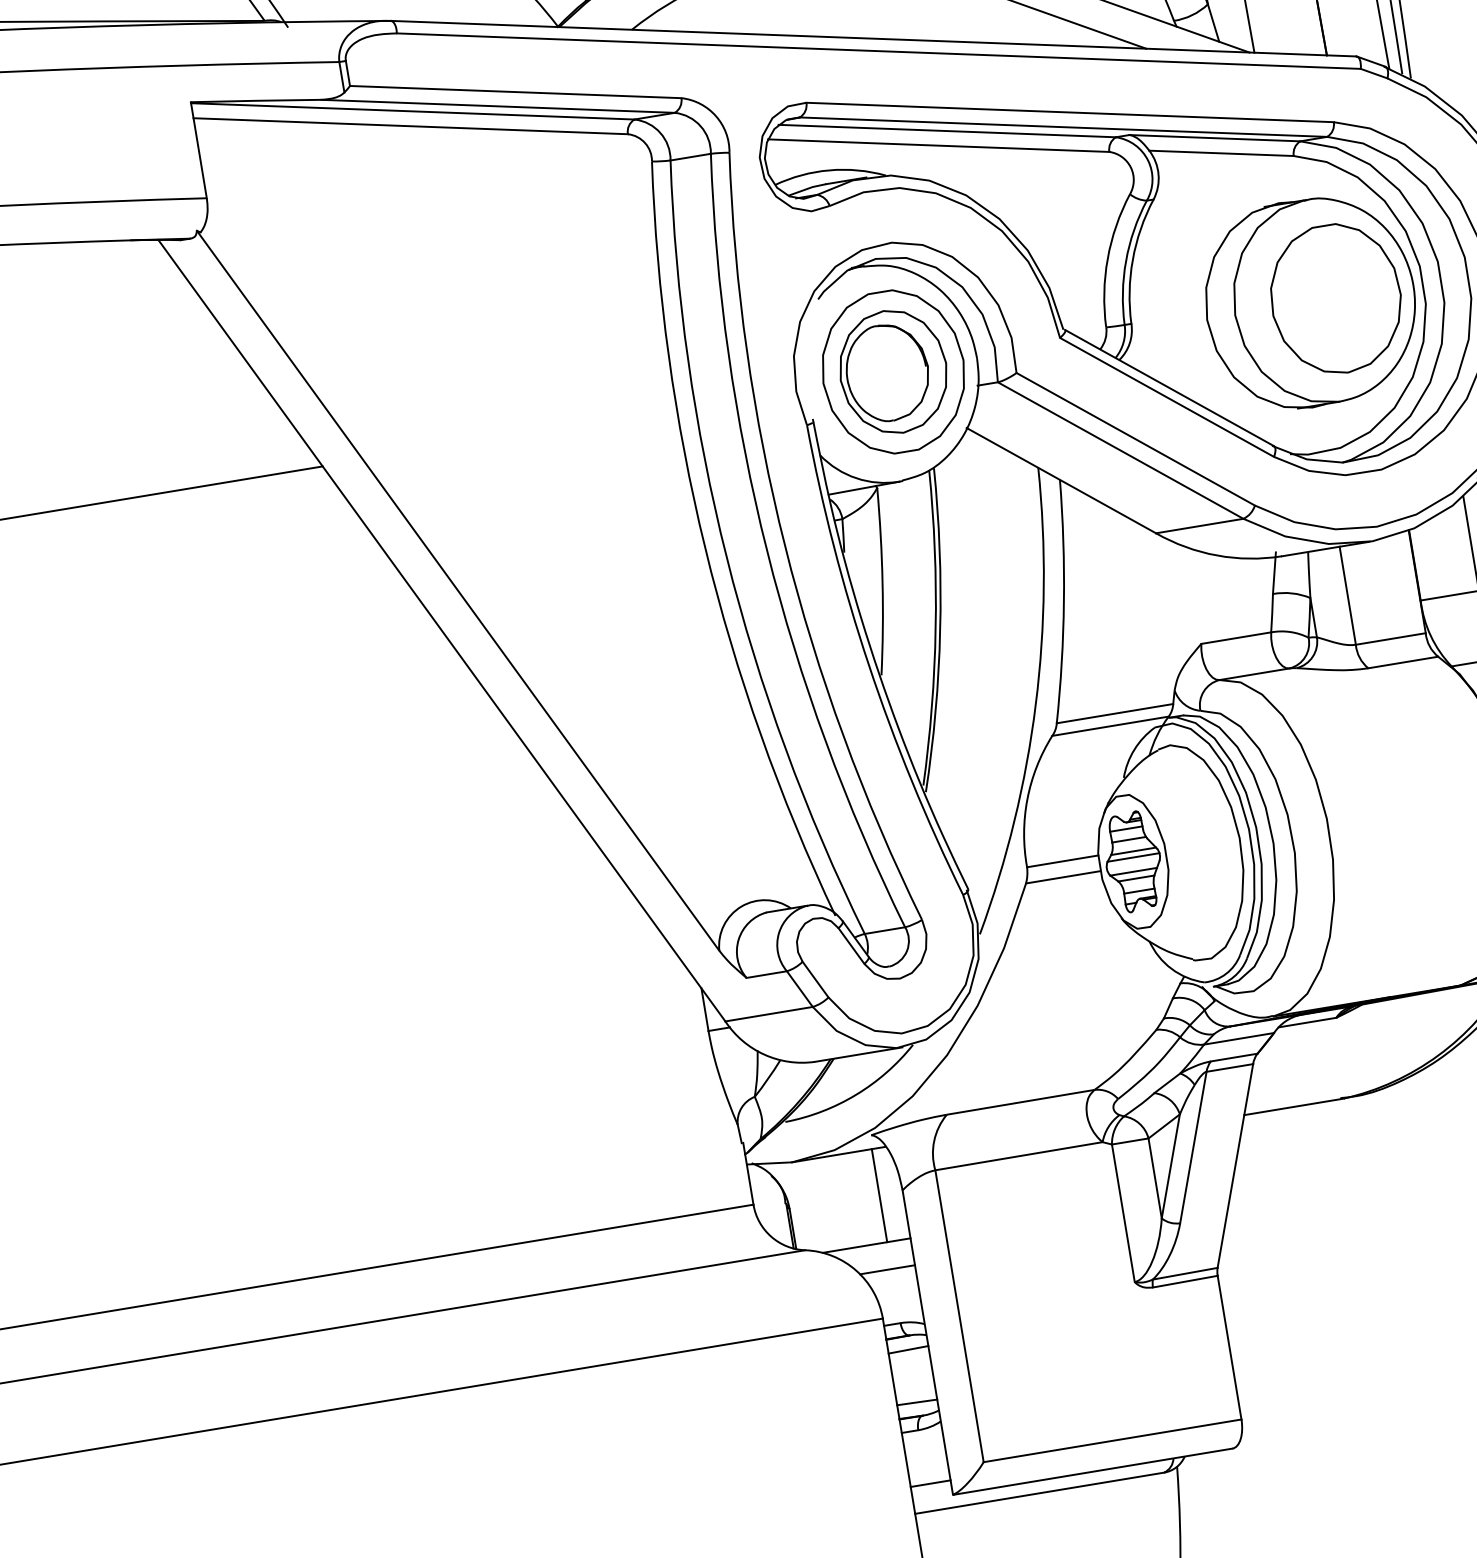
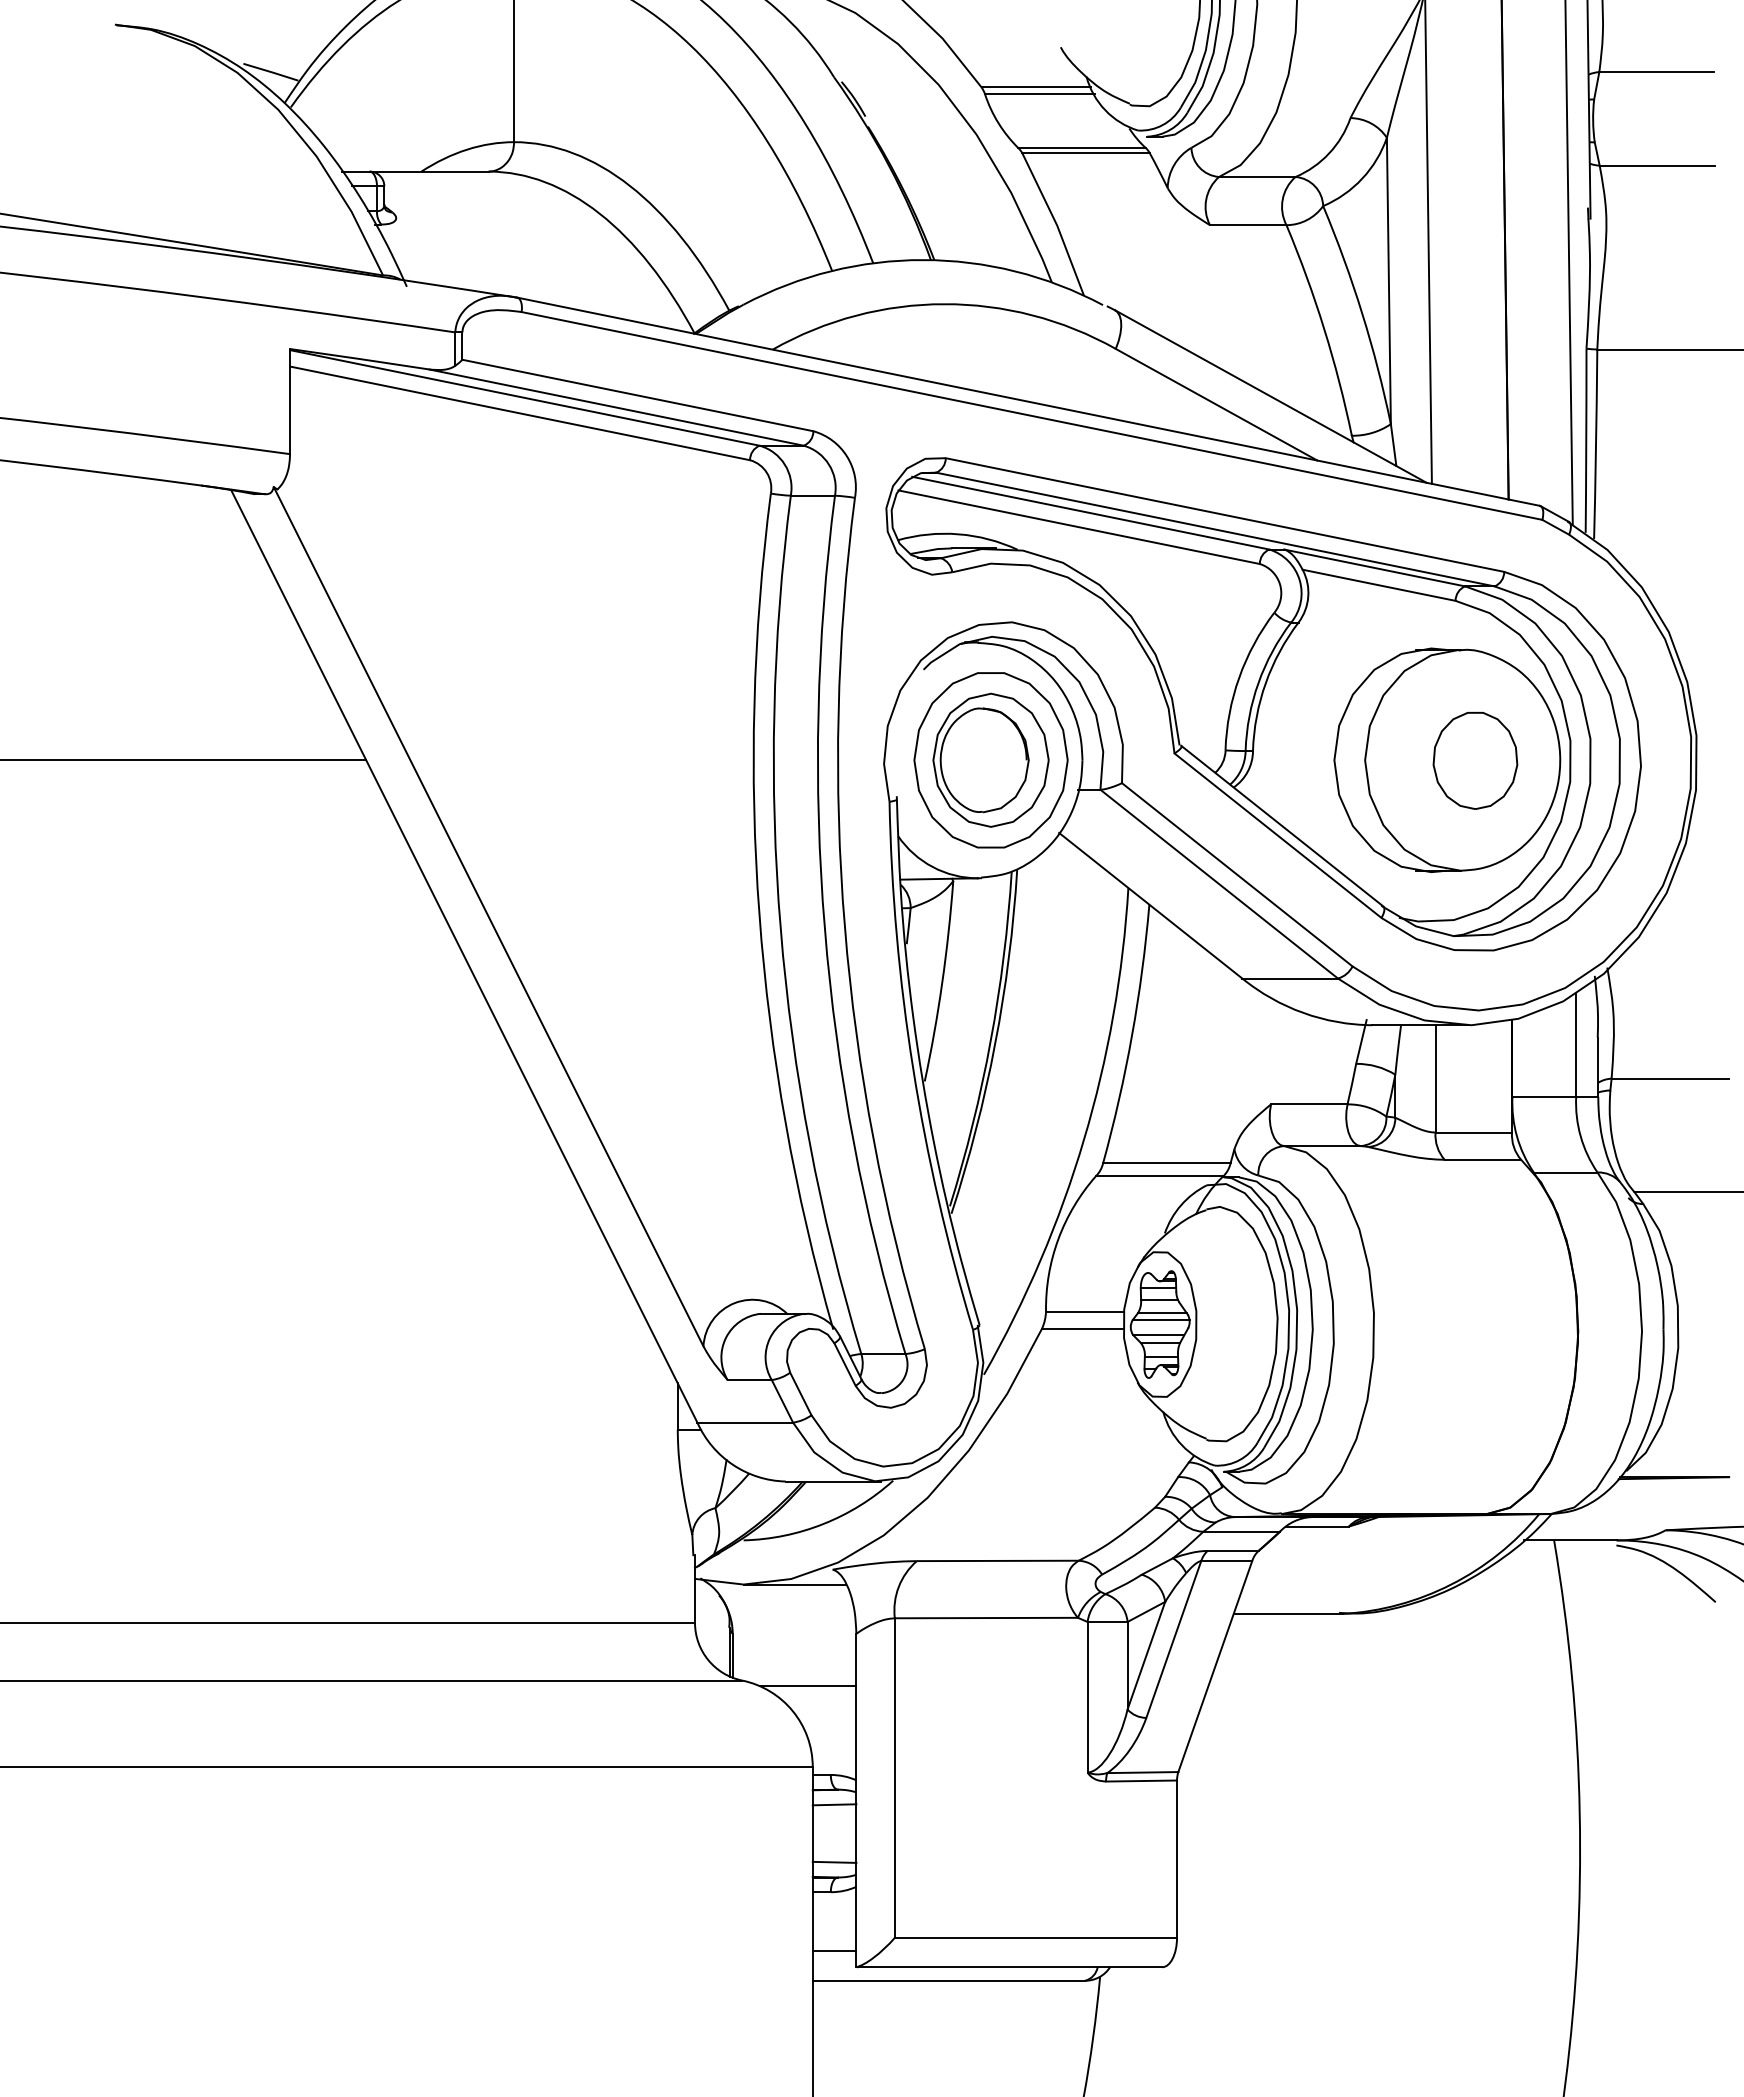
part: (1336, 298) -> (1475, 760), size x0.6
line: (879, 1195) -> (830, 1635), removed
line: (887, 1269) -> (826, 1715), removed

